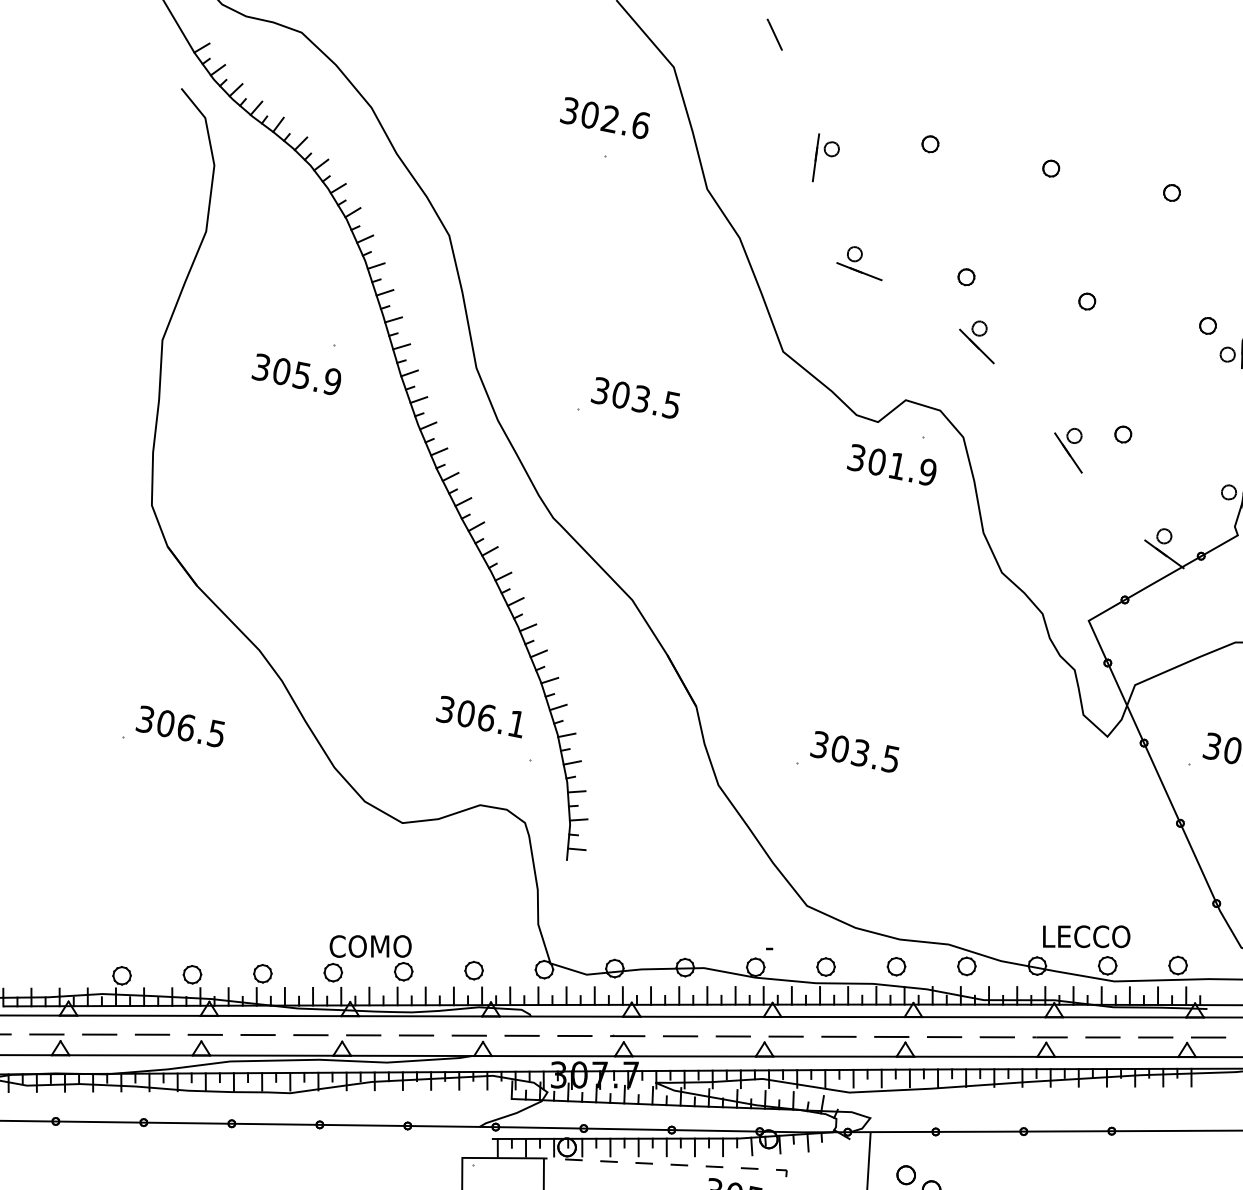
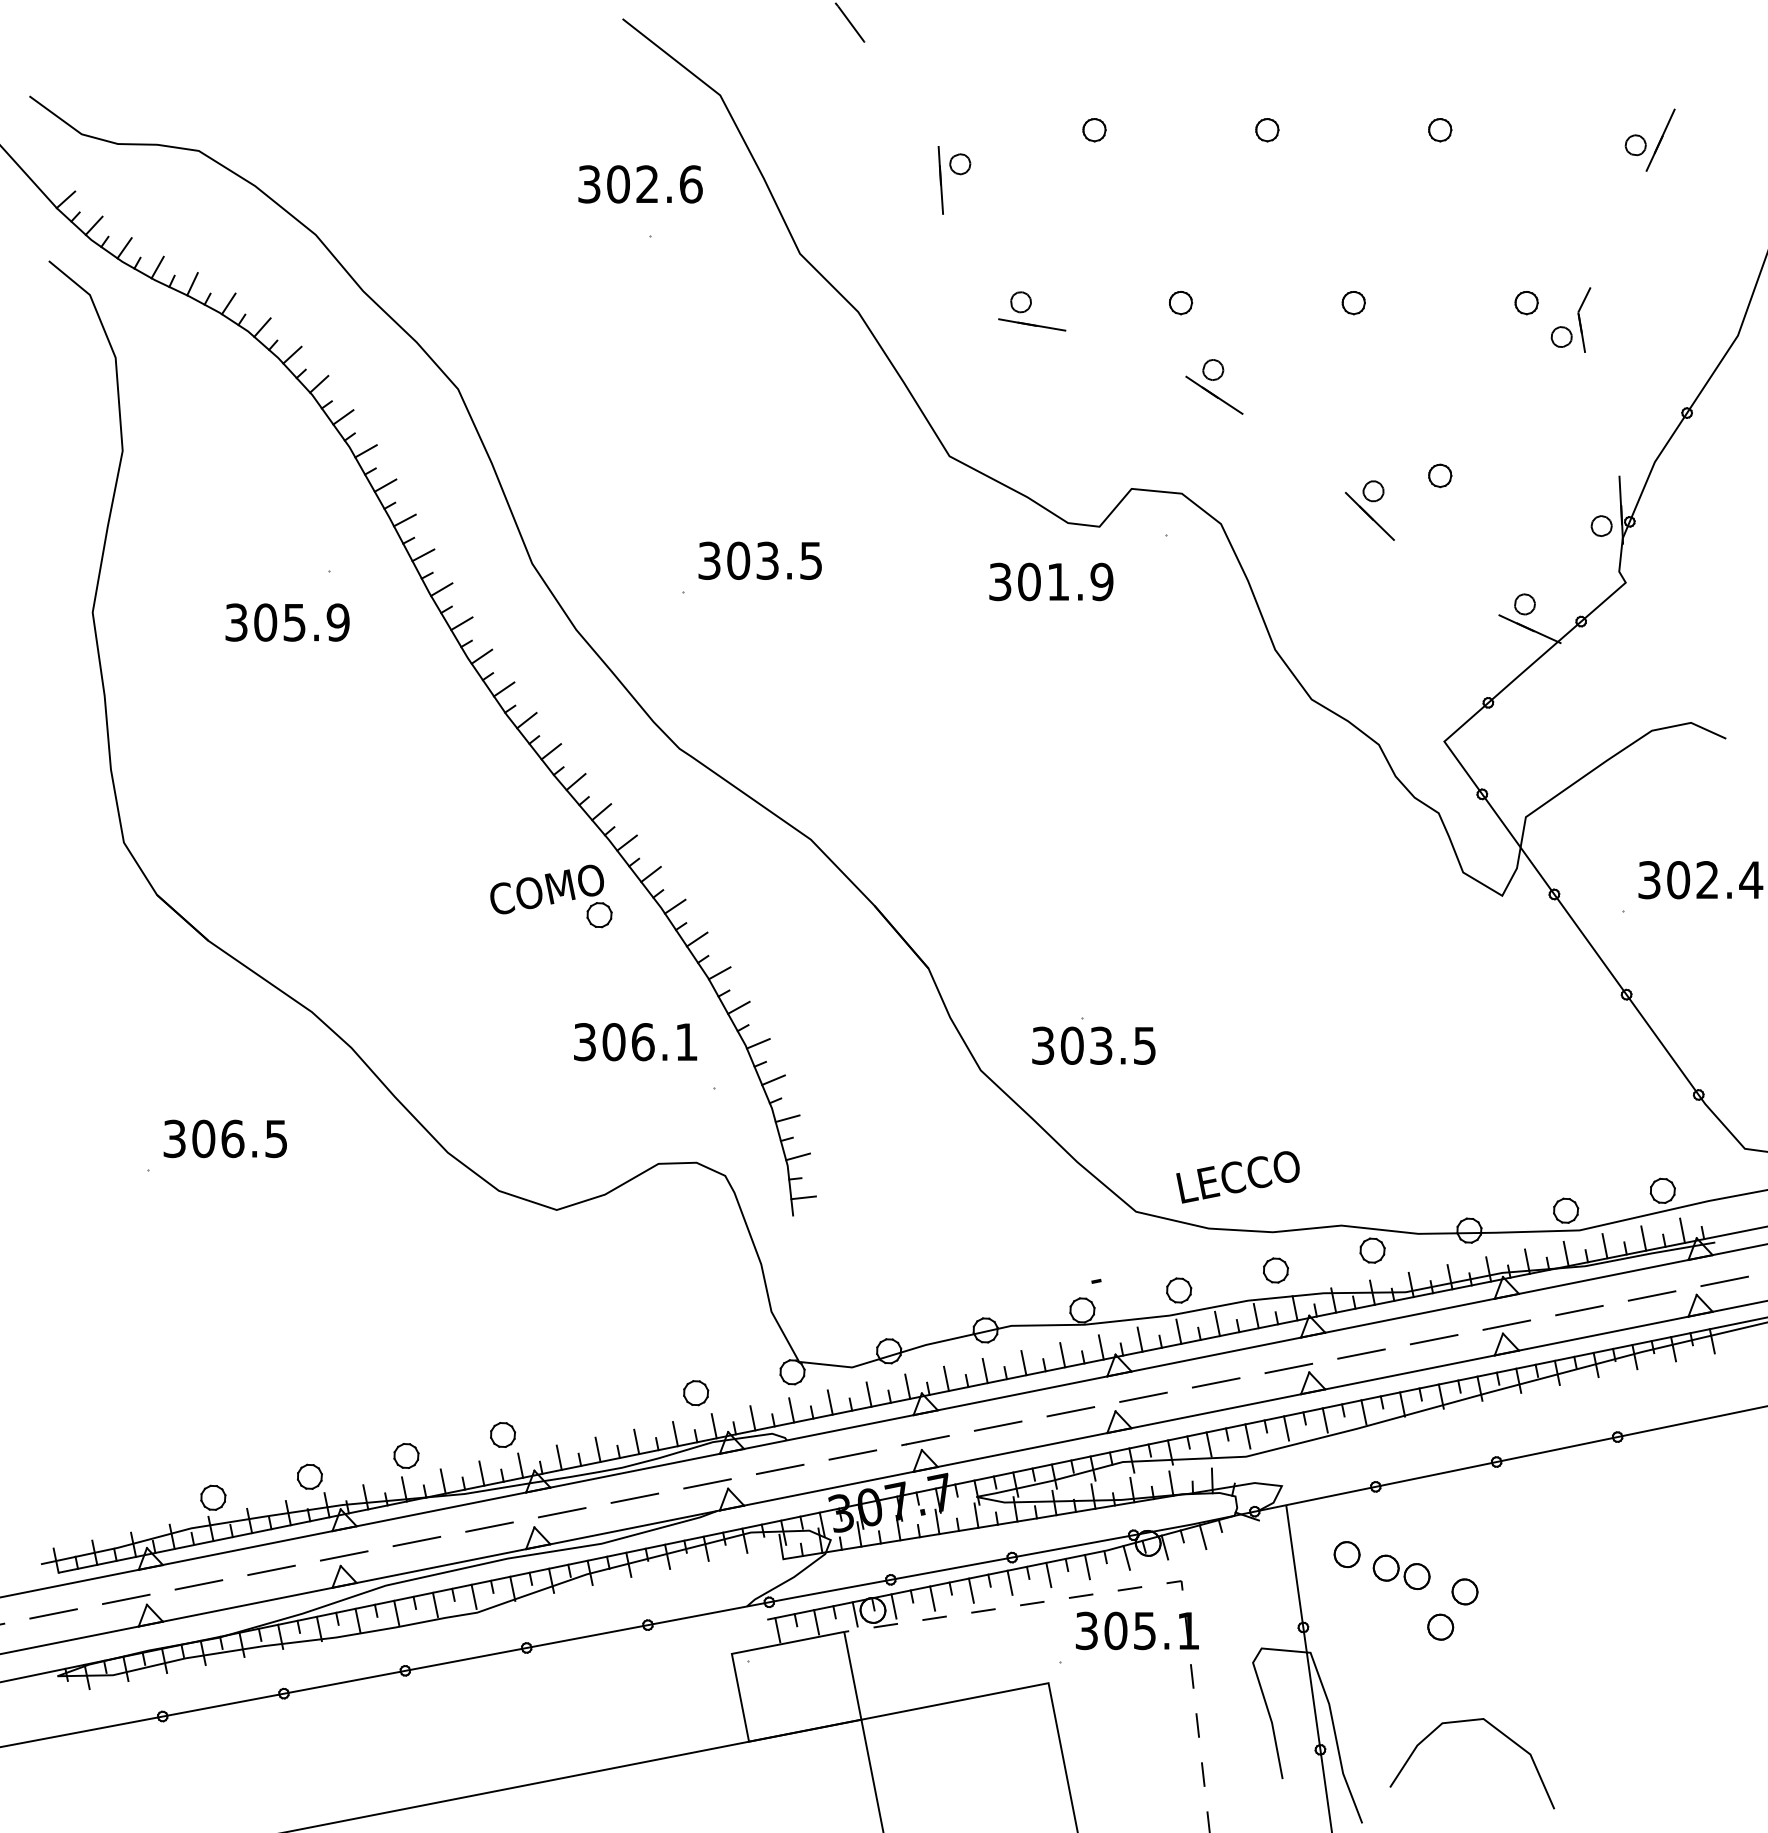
text: (892, 464) -> (1051, 581), moved
text: (855, 751) -> (1093, 1045), moved
text: (1085, 937) -> (1237, 1177), moved
part: (372, 951) -> (551, 896), moved

